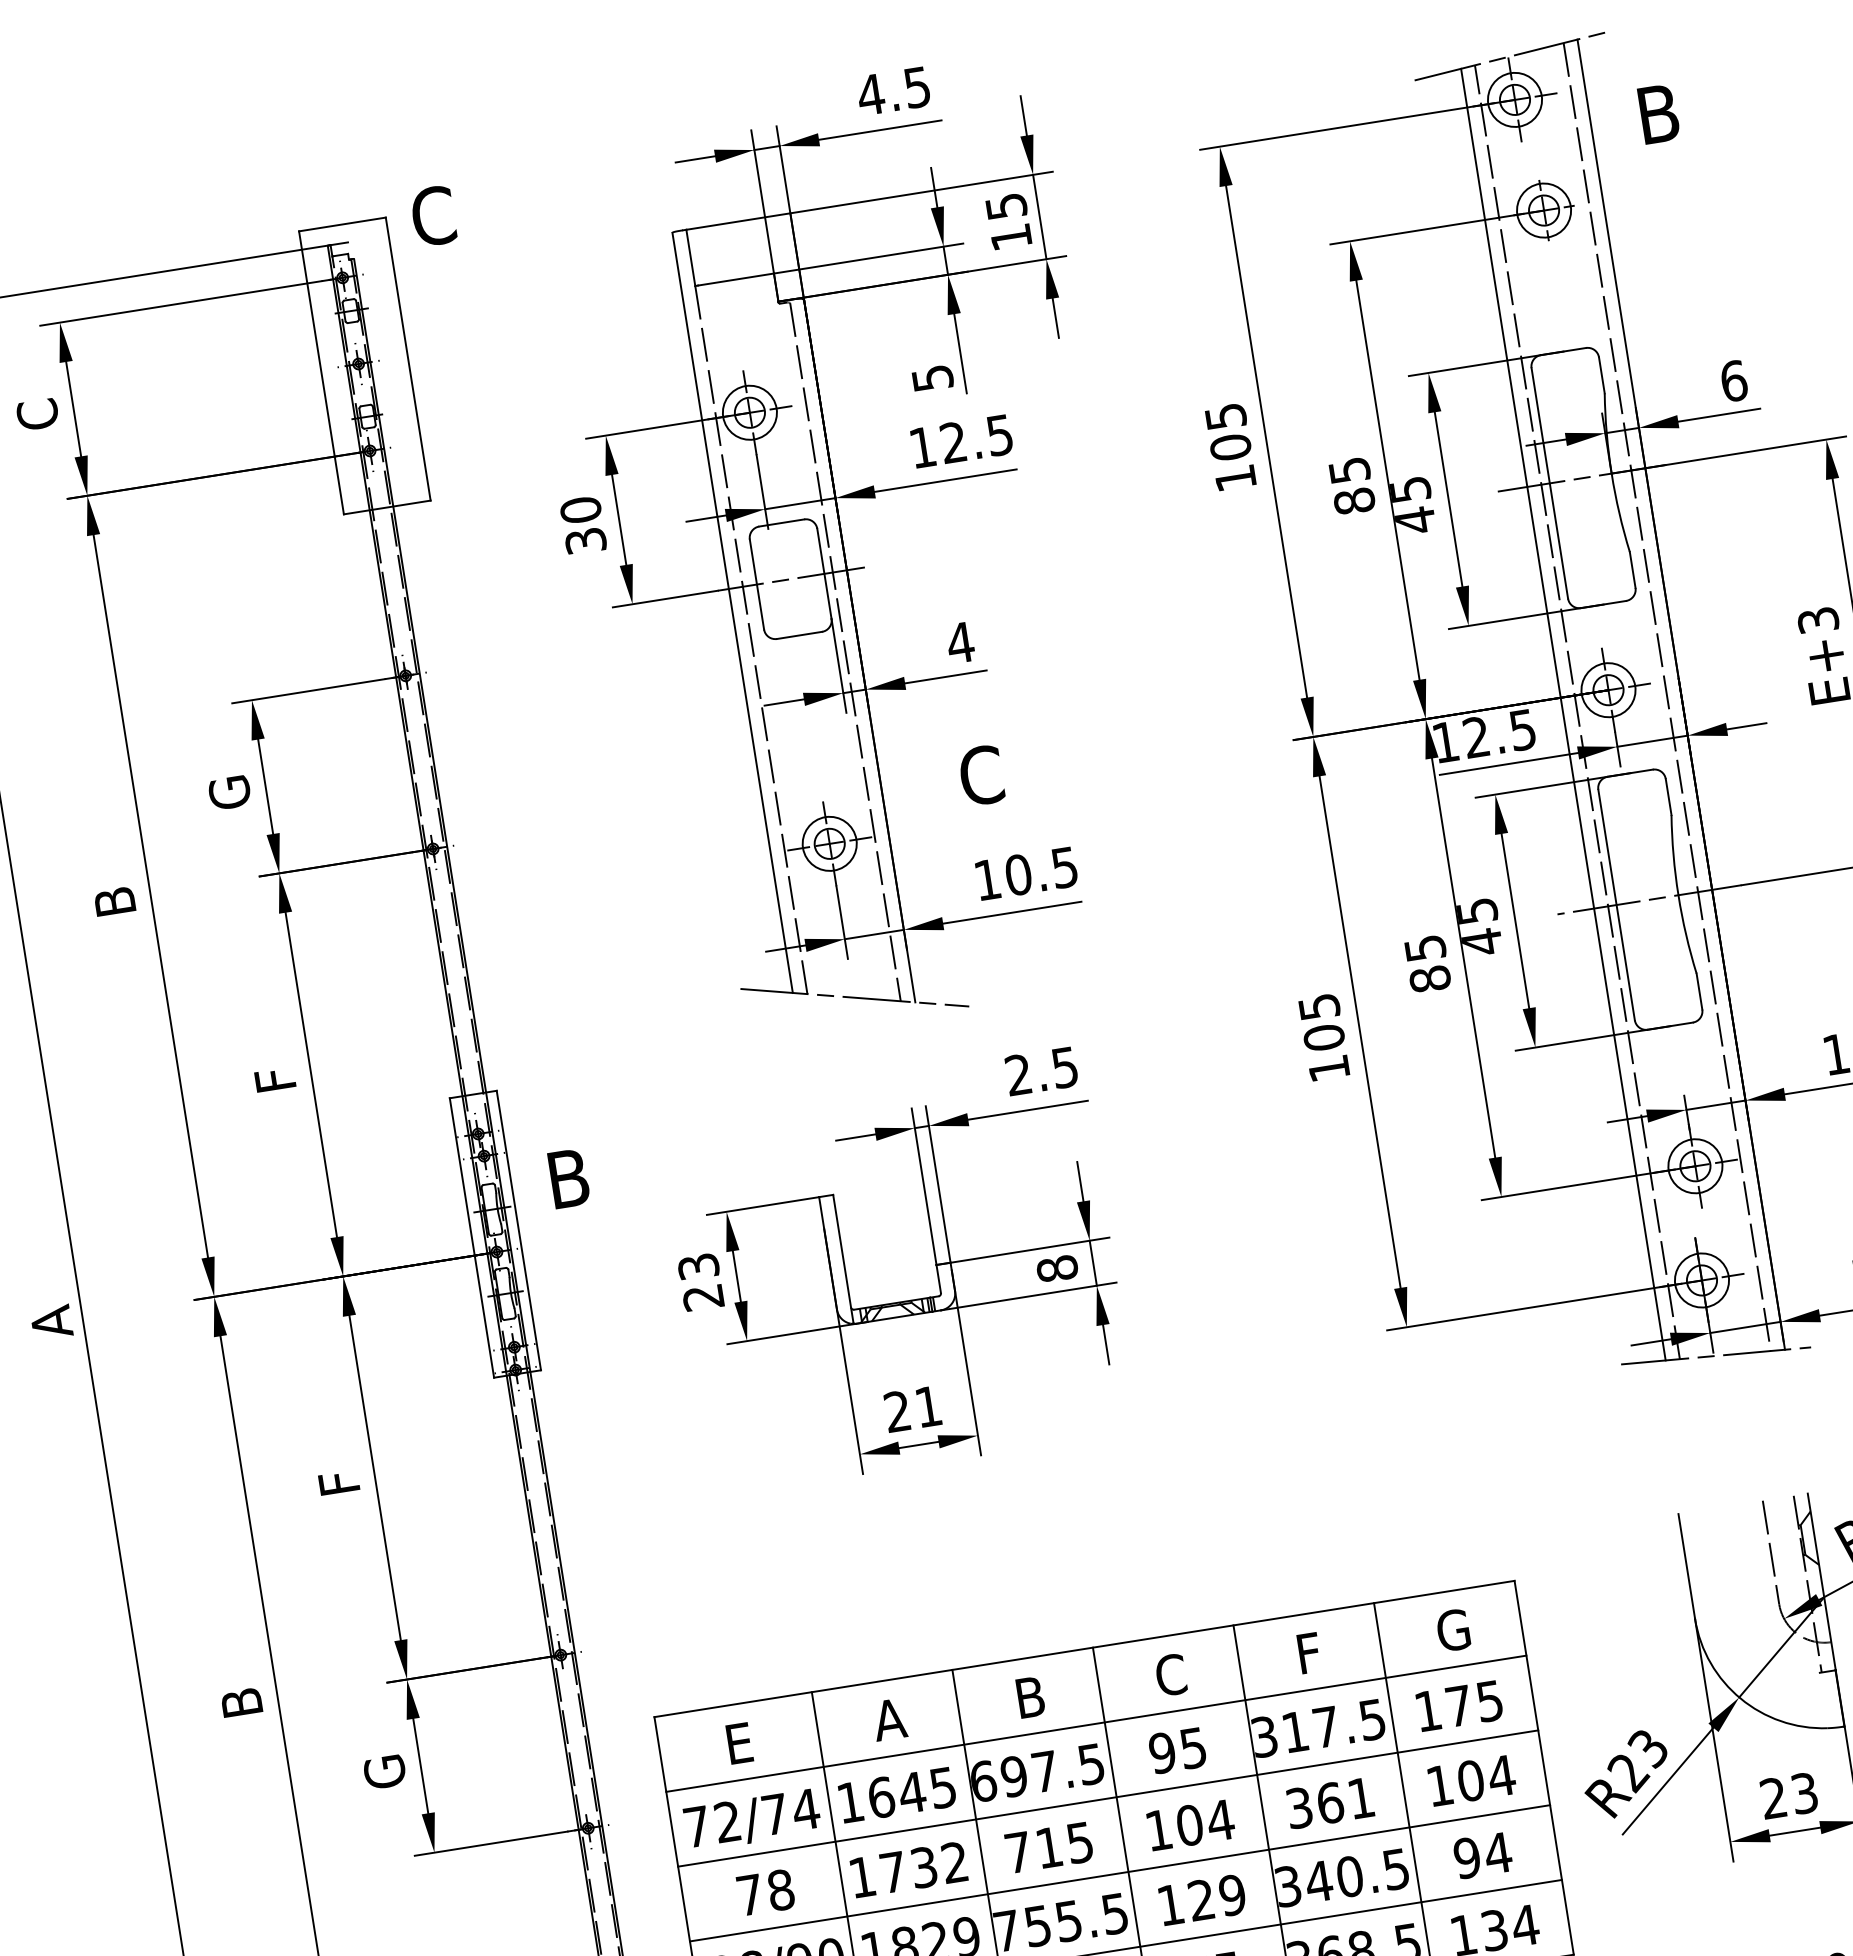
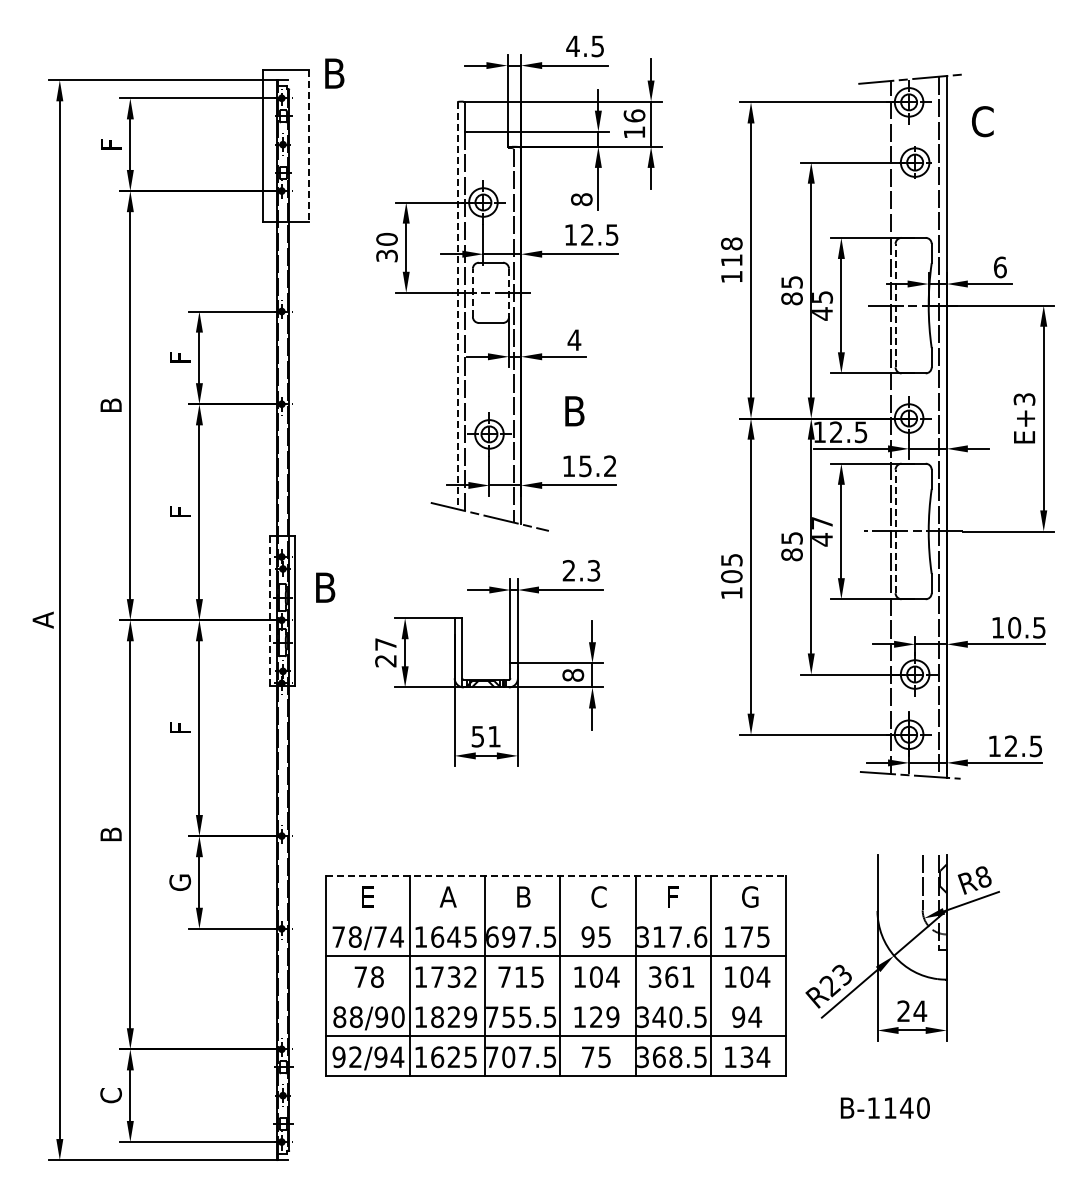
text: (1657, 113) -> (982, 121), B -> C
text: (1006, 205) -> (634, 115), 15 -> 16
text: (433, 215) -> (334, 73), C -> B
line: (408, 359) -> (309, 146), solid -> dashed
text: (932, 378) -> (581, 199), 5 -> 8
text: (36, 414) -> (110, 144), C -> F
text: (1227, 430) -> (731, 251), 105 -> 118
line: (1549, 483) -> (895, 305), solid -> dashed
line: (825, 574) -> (509, 293), solid -> dashed
line: (756, 583) -> (472, 292), solid -> dashed
line: (731, 612) -> (457, 305), solid -> dashed
line: (1563, 714) -> (883, 427), removed
text: (981, 774) -> (574, 410), C -> B
text: (230, 793) -> (180, 358), G -> F
text: (1040, 871) -> (597, 466), 10.5 -> 15.2
line: (1616, 905) -> (895, 531), solid -> dashed
text: (1477, 911) -> (822, 523), 45 -> 47
text: (1066, 1066) -> (594, 570), 2.5 -> 2.3
line: (471, 1237) -> (269, 610), solid -> dashed
text: (697, 1266) -> (385, 644), 23 -> 27
text: (896, 1411) -> (477, 736), 21 -> 51
line: (1085, 1649) -> (556, 876), solid -> dashed
text: (1372, 1718) -> (700, 936), 317.5 -> 317.6
line: (1095, 1724) -> (555, 916), removed
text: (1805, 1793) -> (920, 1011), 23 -> 24
text: (726, 1821) -> (354, 936), 72/74 -> 78/74
line: (1119, 1873) -> (555, 996), removed

